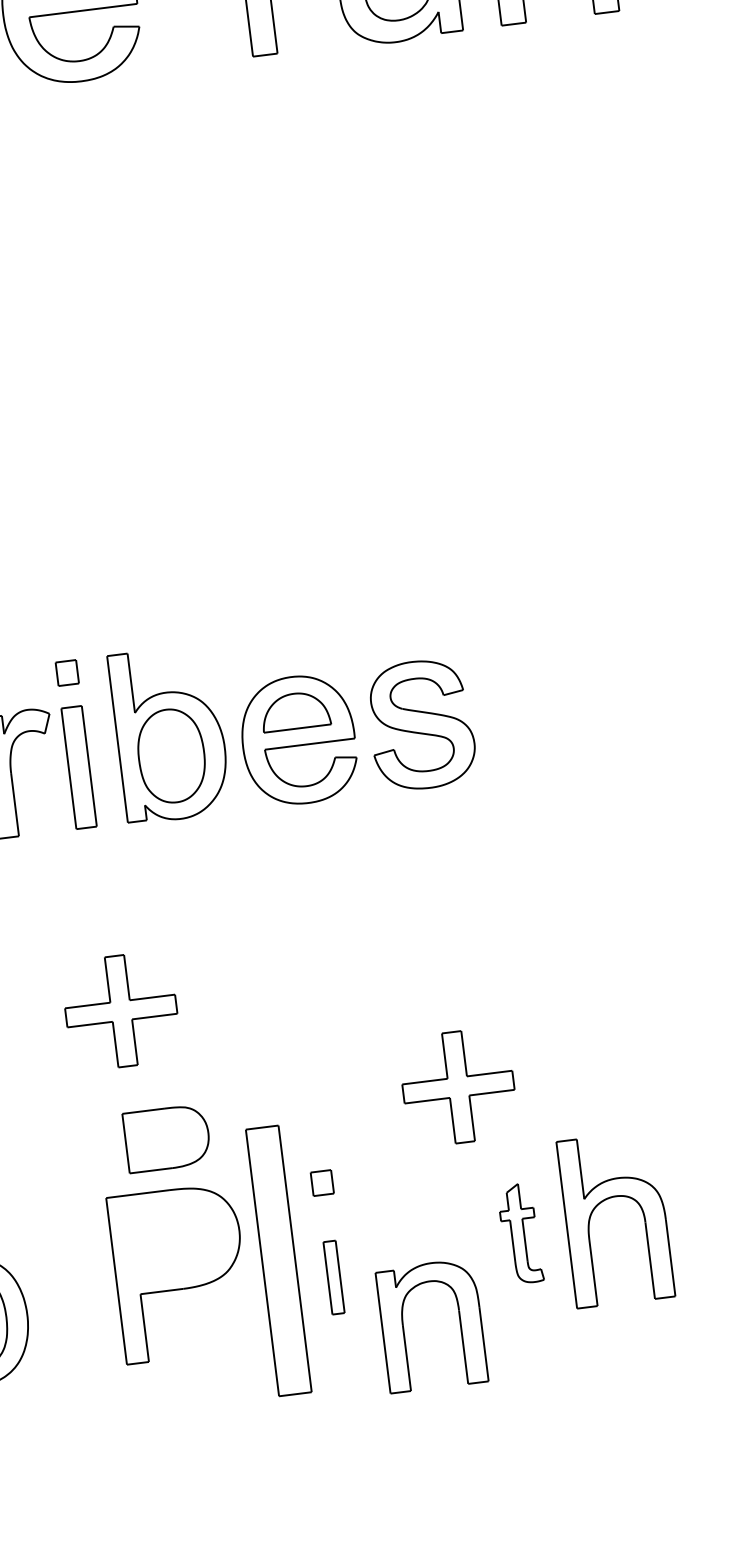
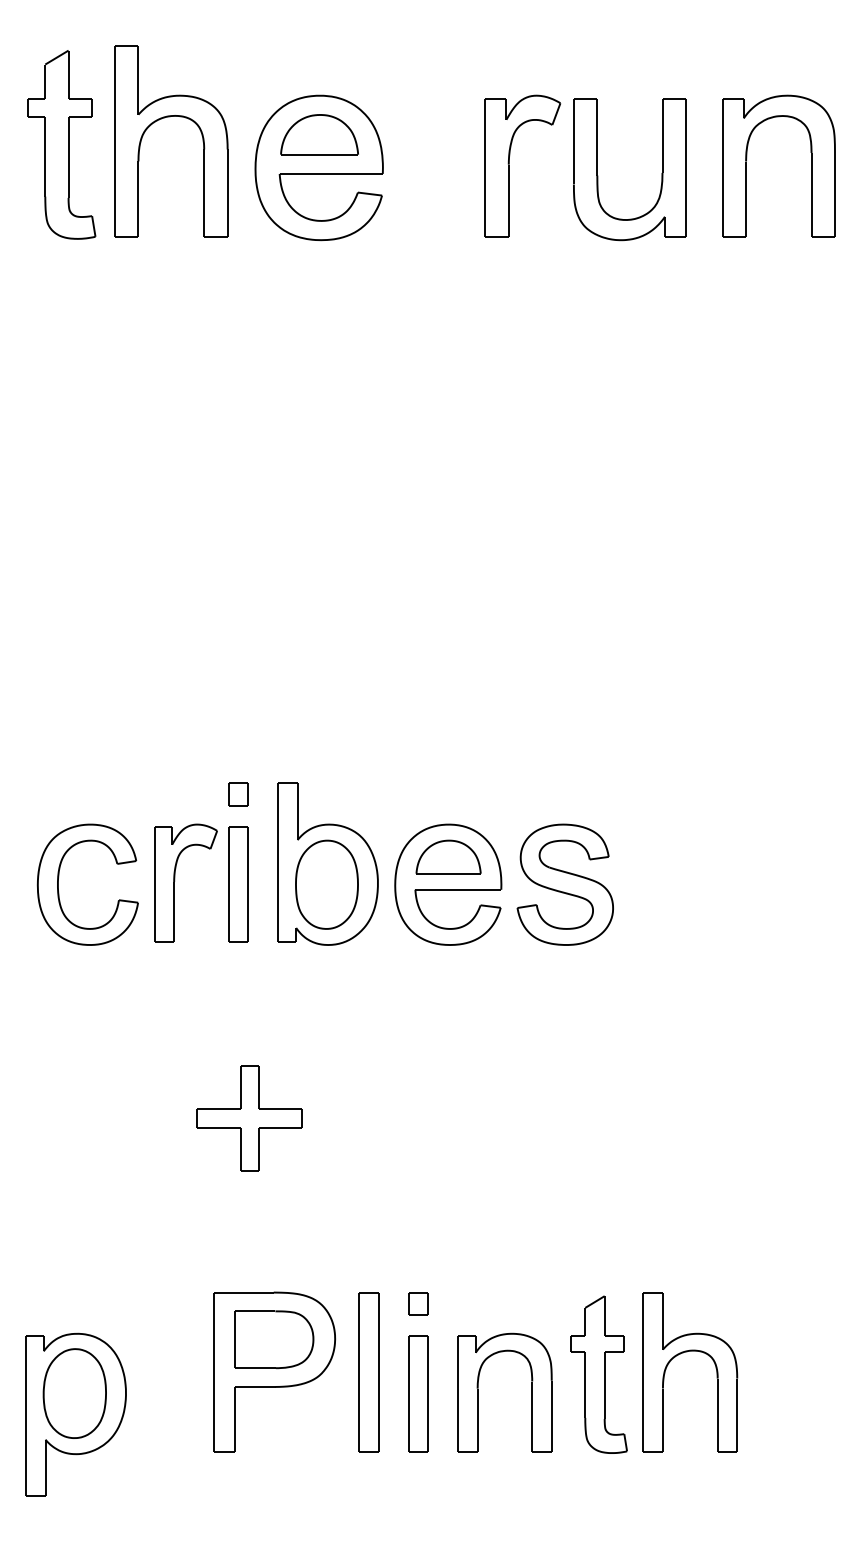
part: (458, 1087) -> (557, 1229), removed
part: (167, 1138) -> (274, 1339), moved
part: (520, 1233) -> (598, 1374), size x1.67
part: (278, 1261) -> (368, 1372), size x0.62
part: (333, 1277) -> (418, 1393), size x1.67
part: (404, 1328) -> (478, 1392), moved

